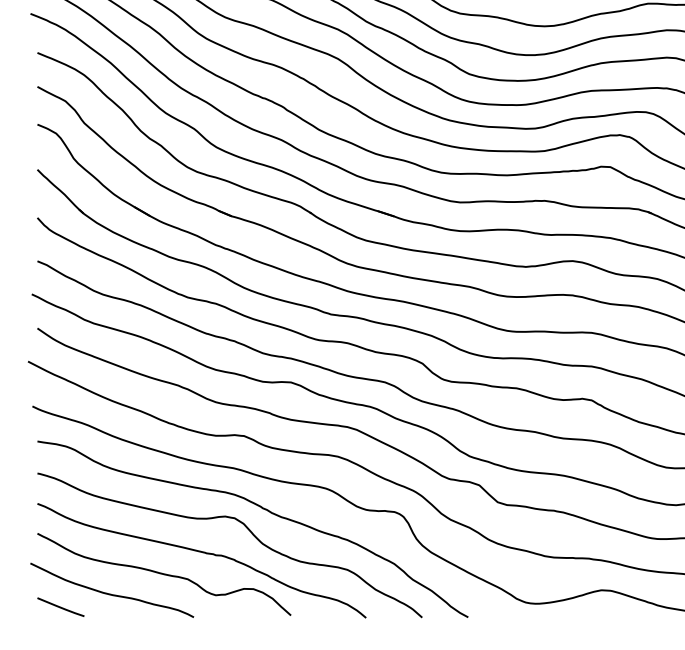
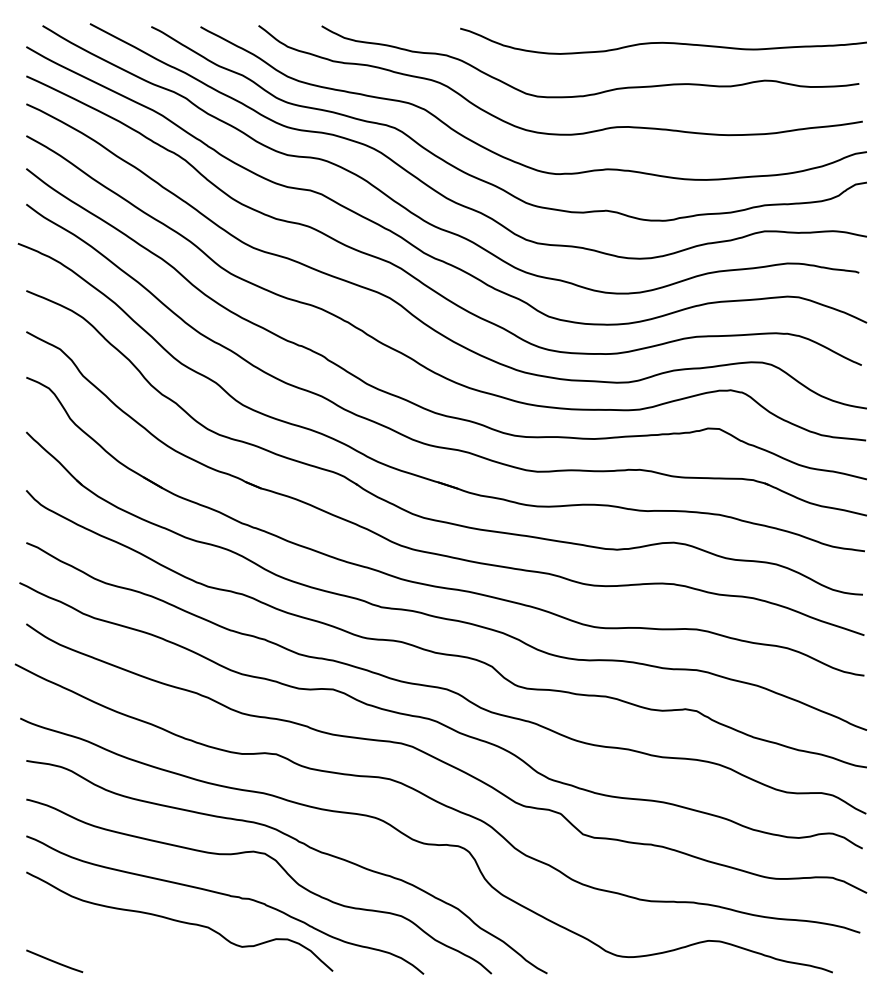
curve: (109, 593) -> (113, 944), removed

